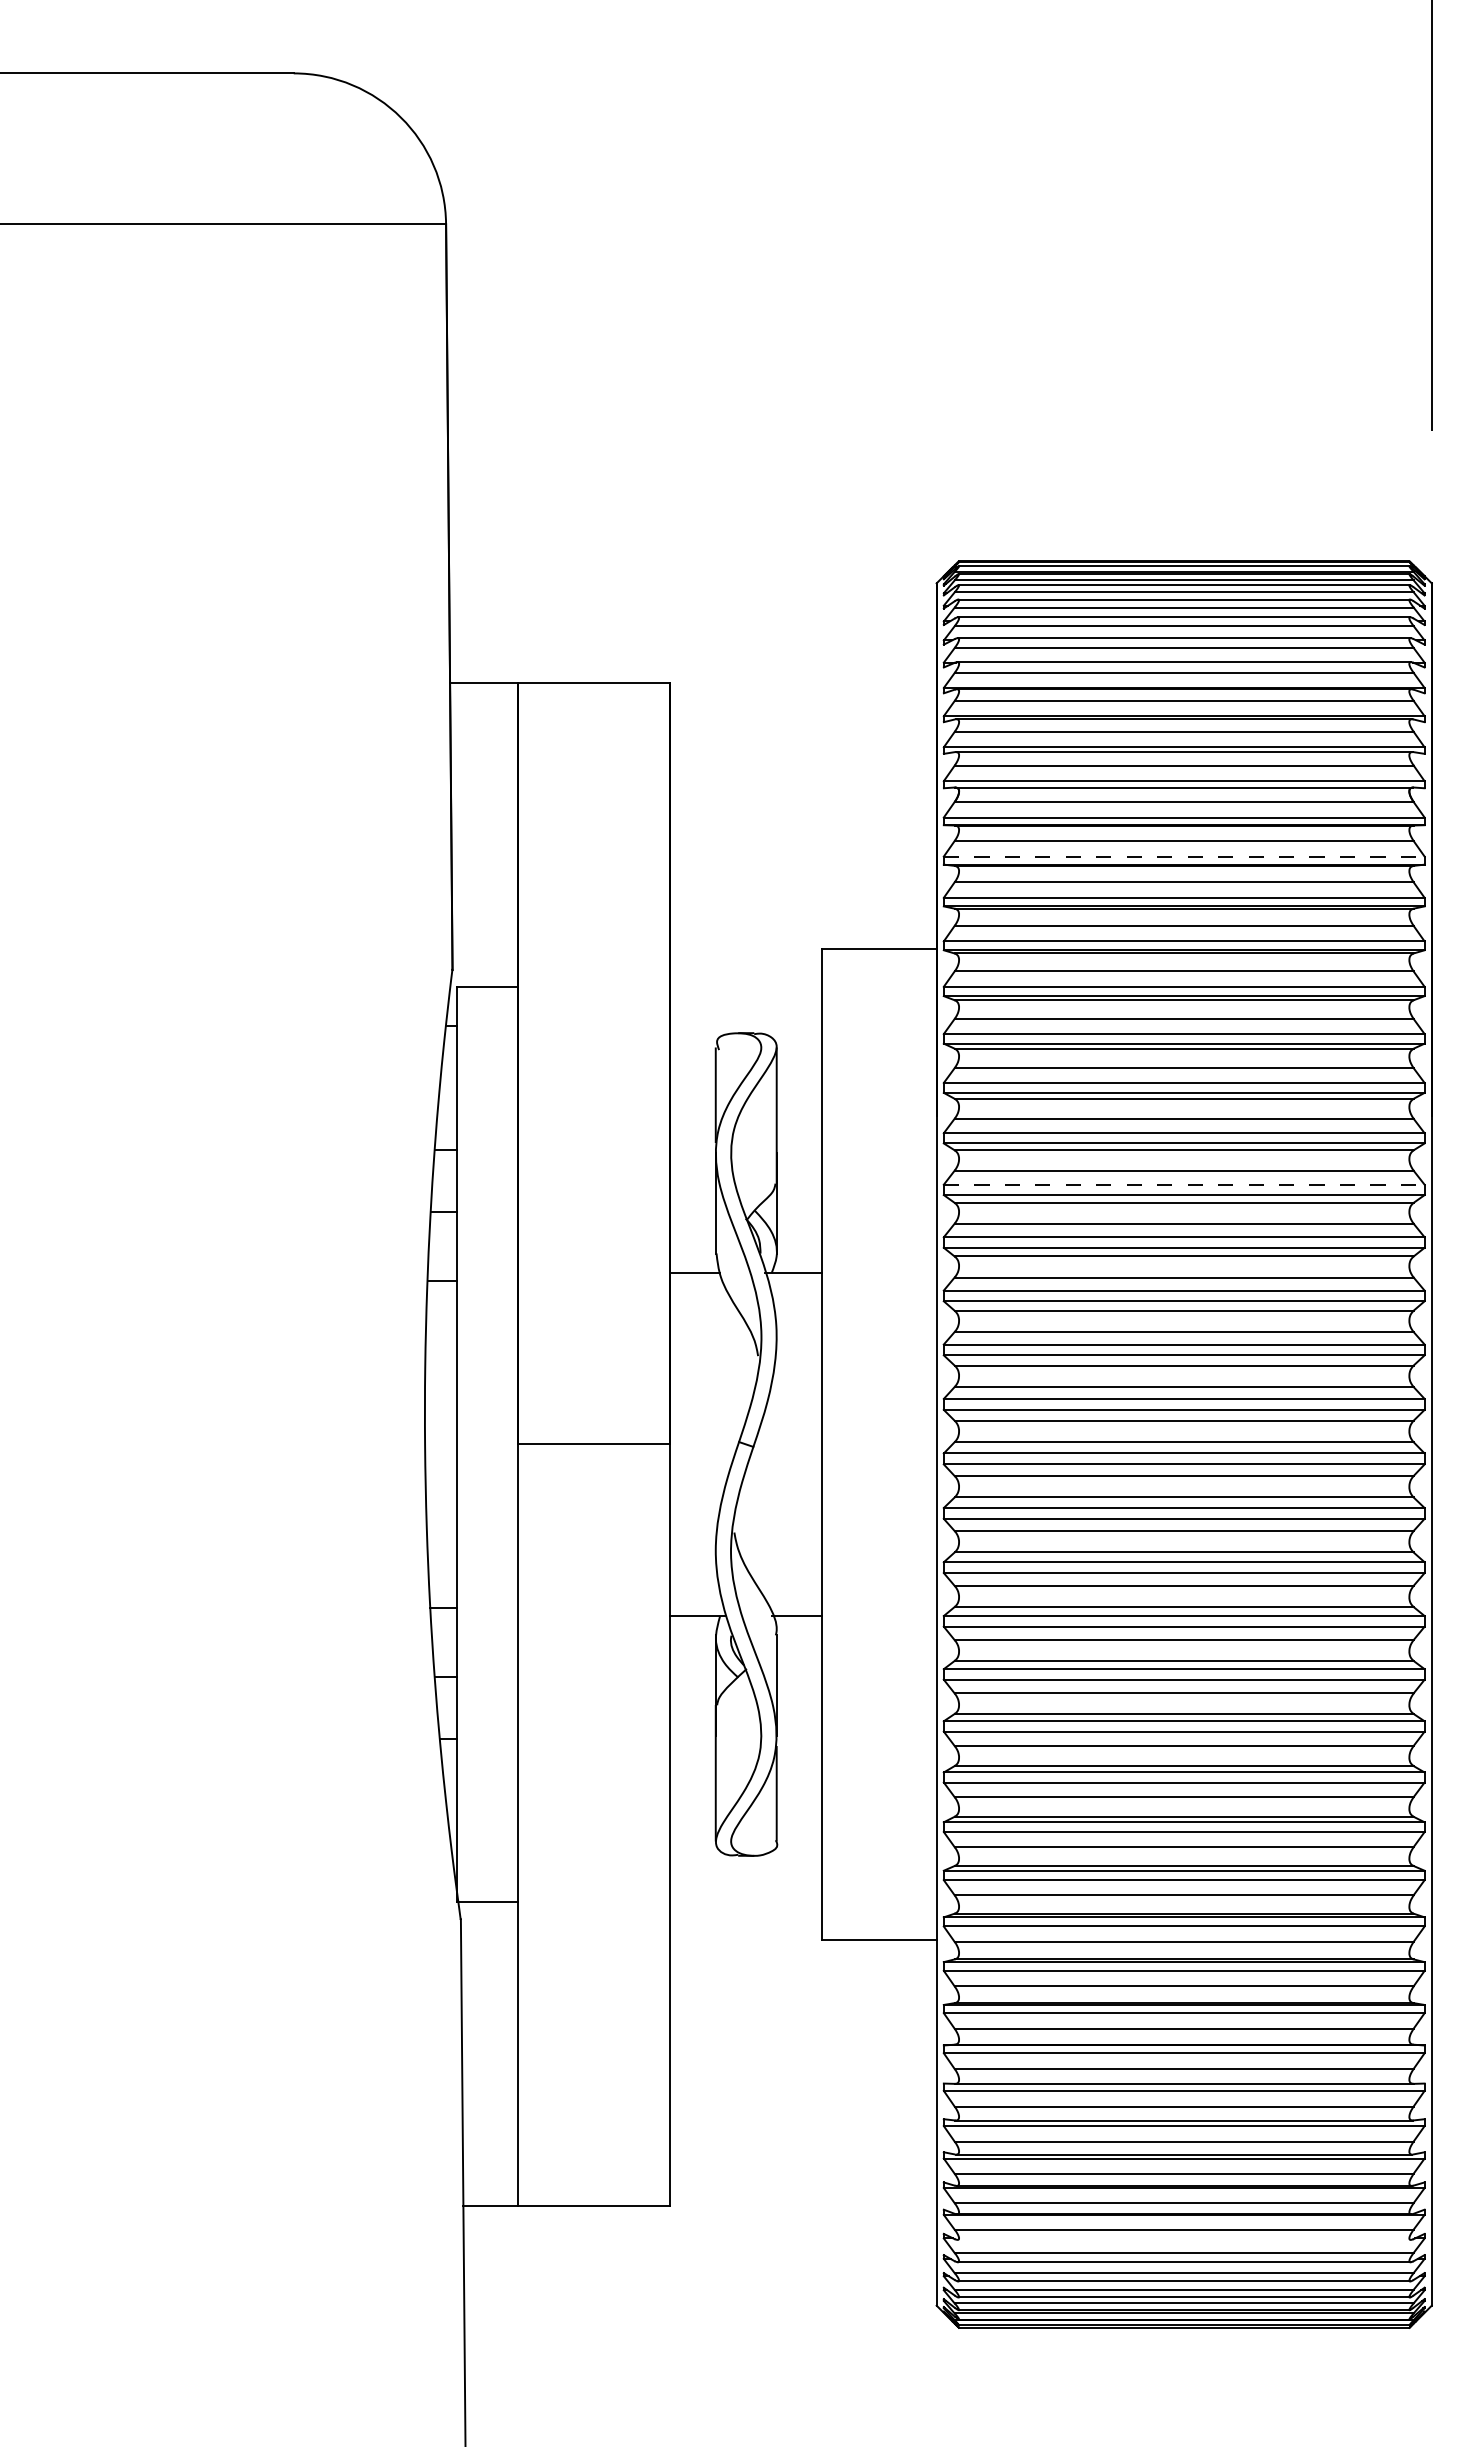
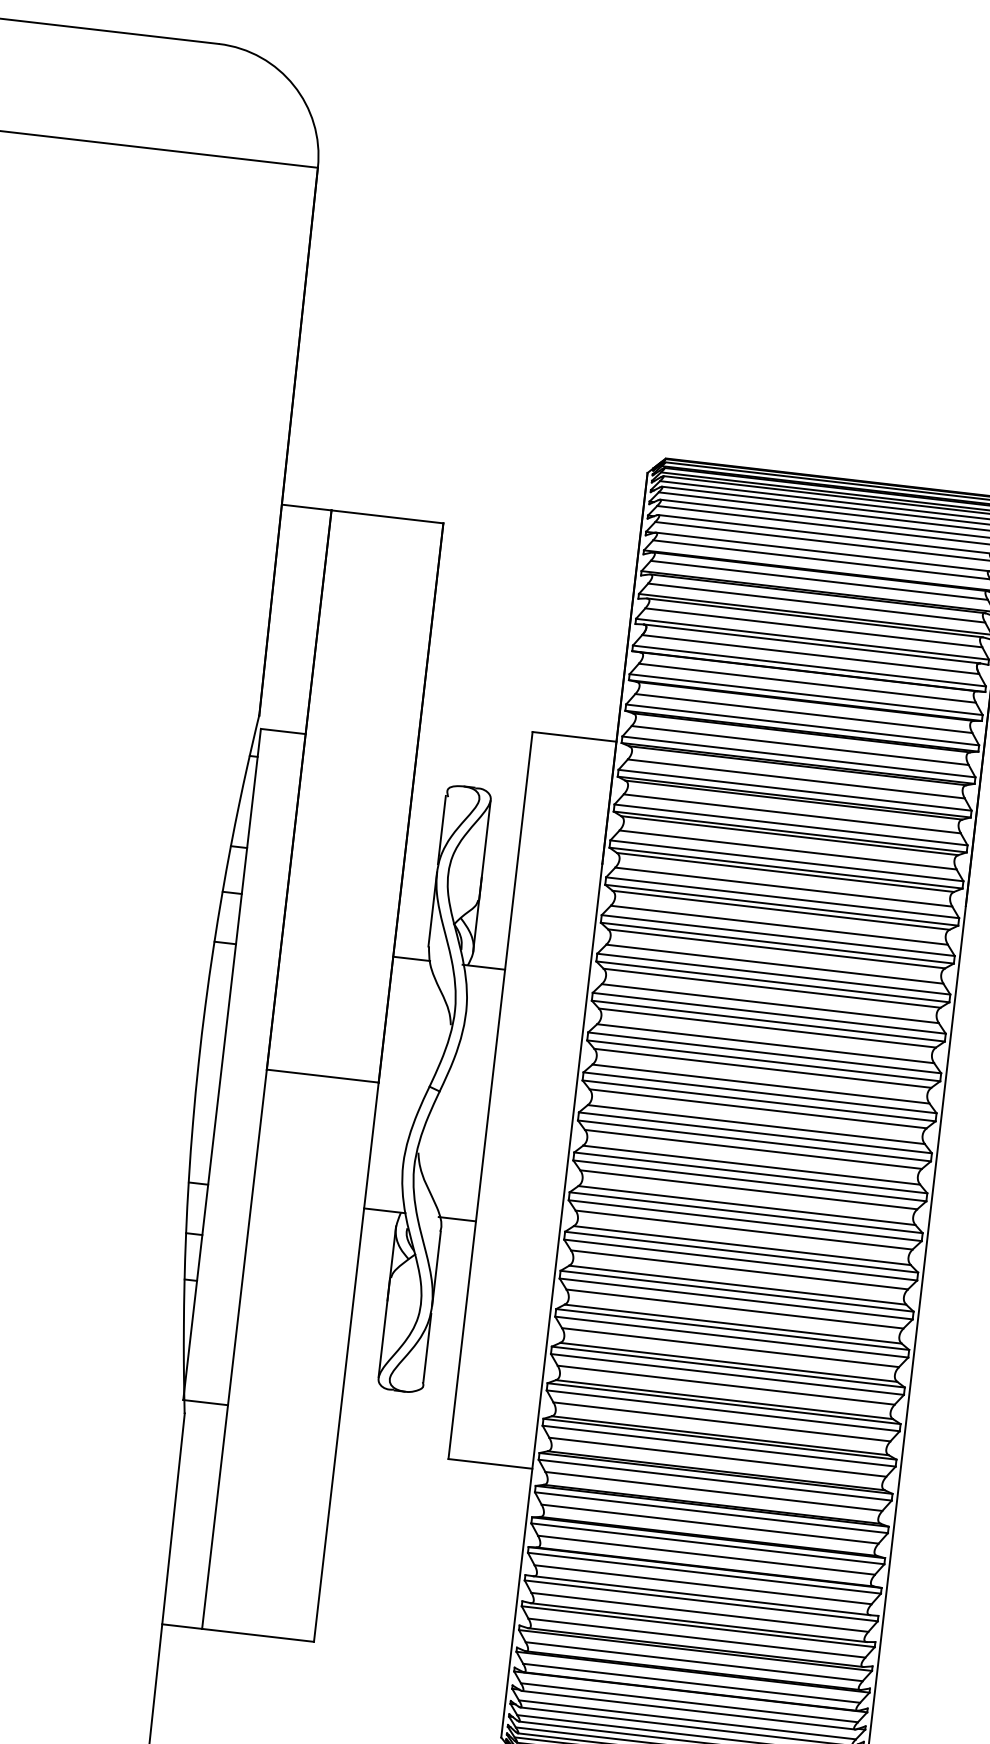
line: (1184, 856) -> (806, 694), dashed -> solid
line: (1184, 1184) -> (778, 935), dashed -> solid
line: (1183, 2239) -> (688, 1709), added

